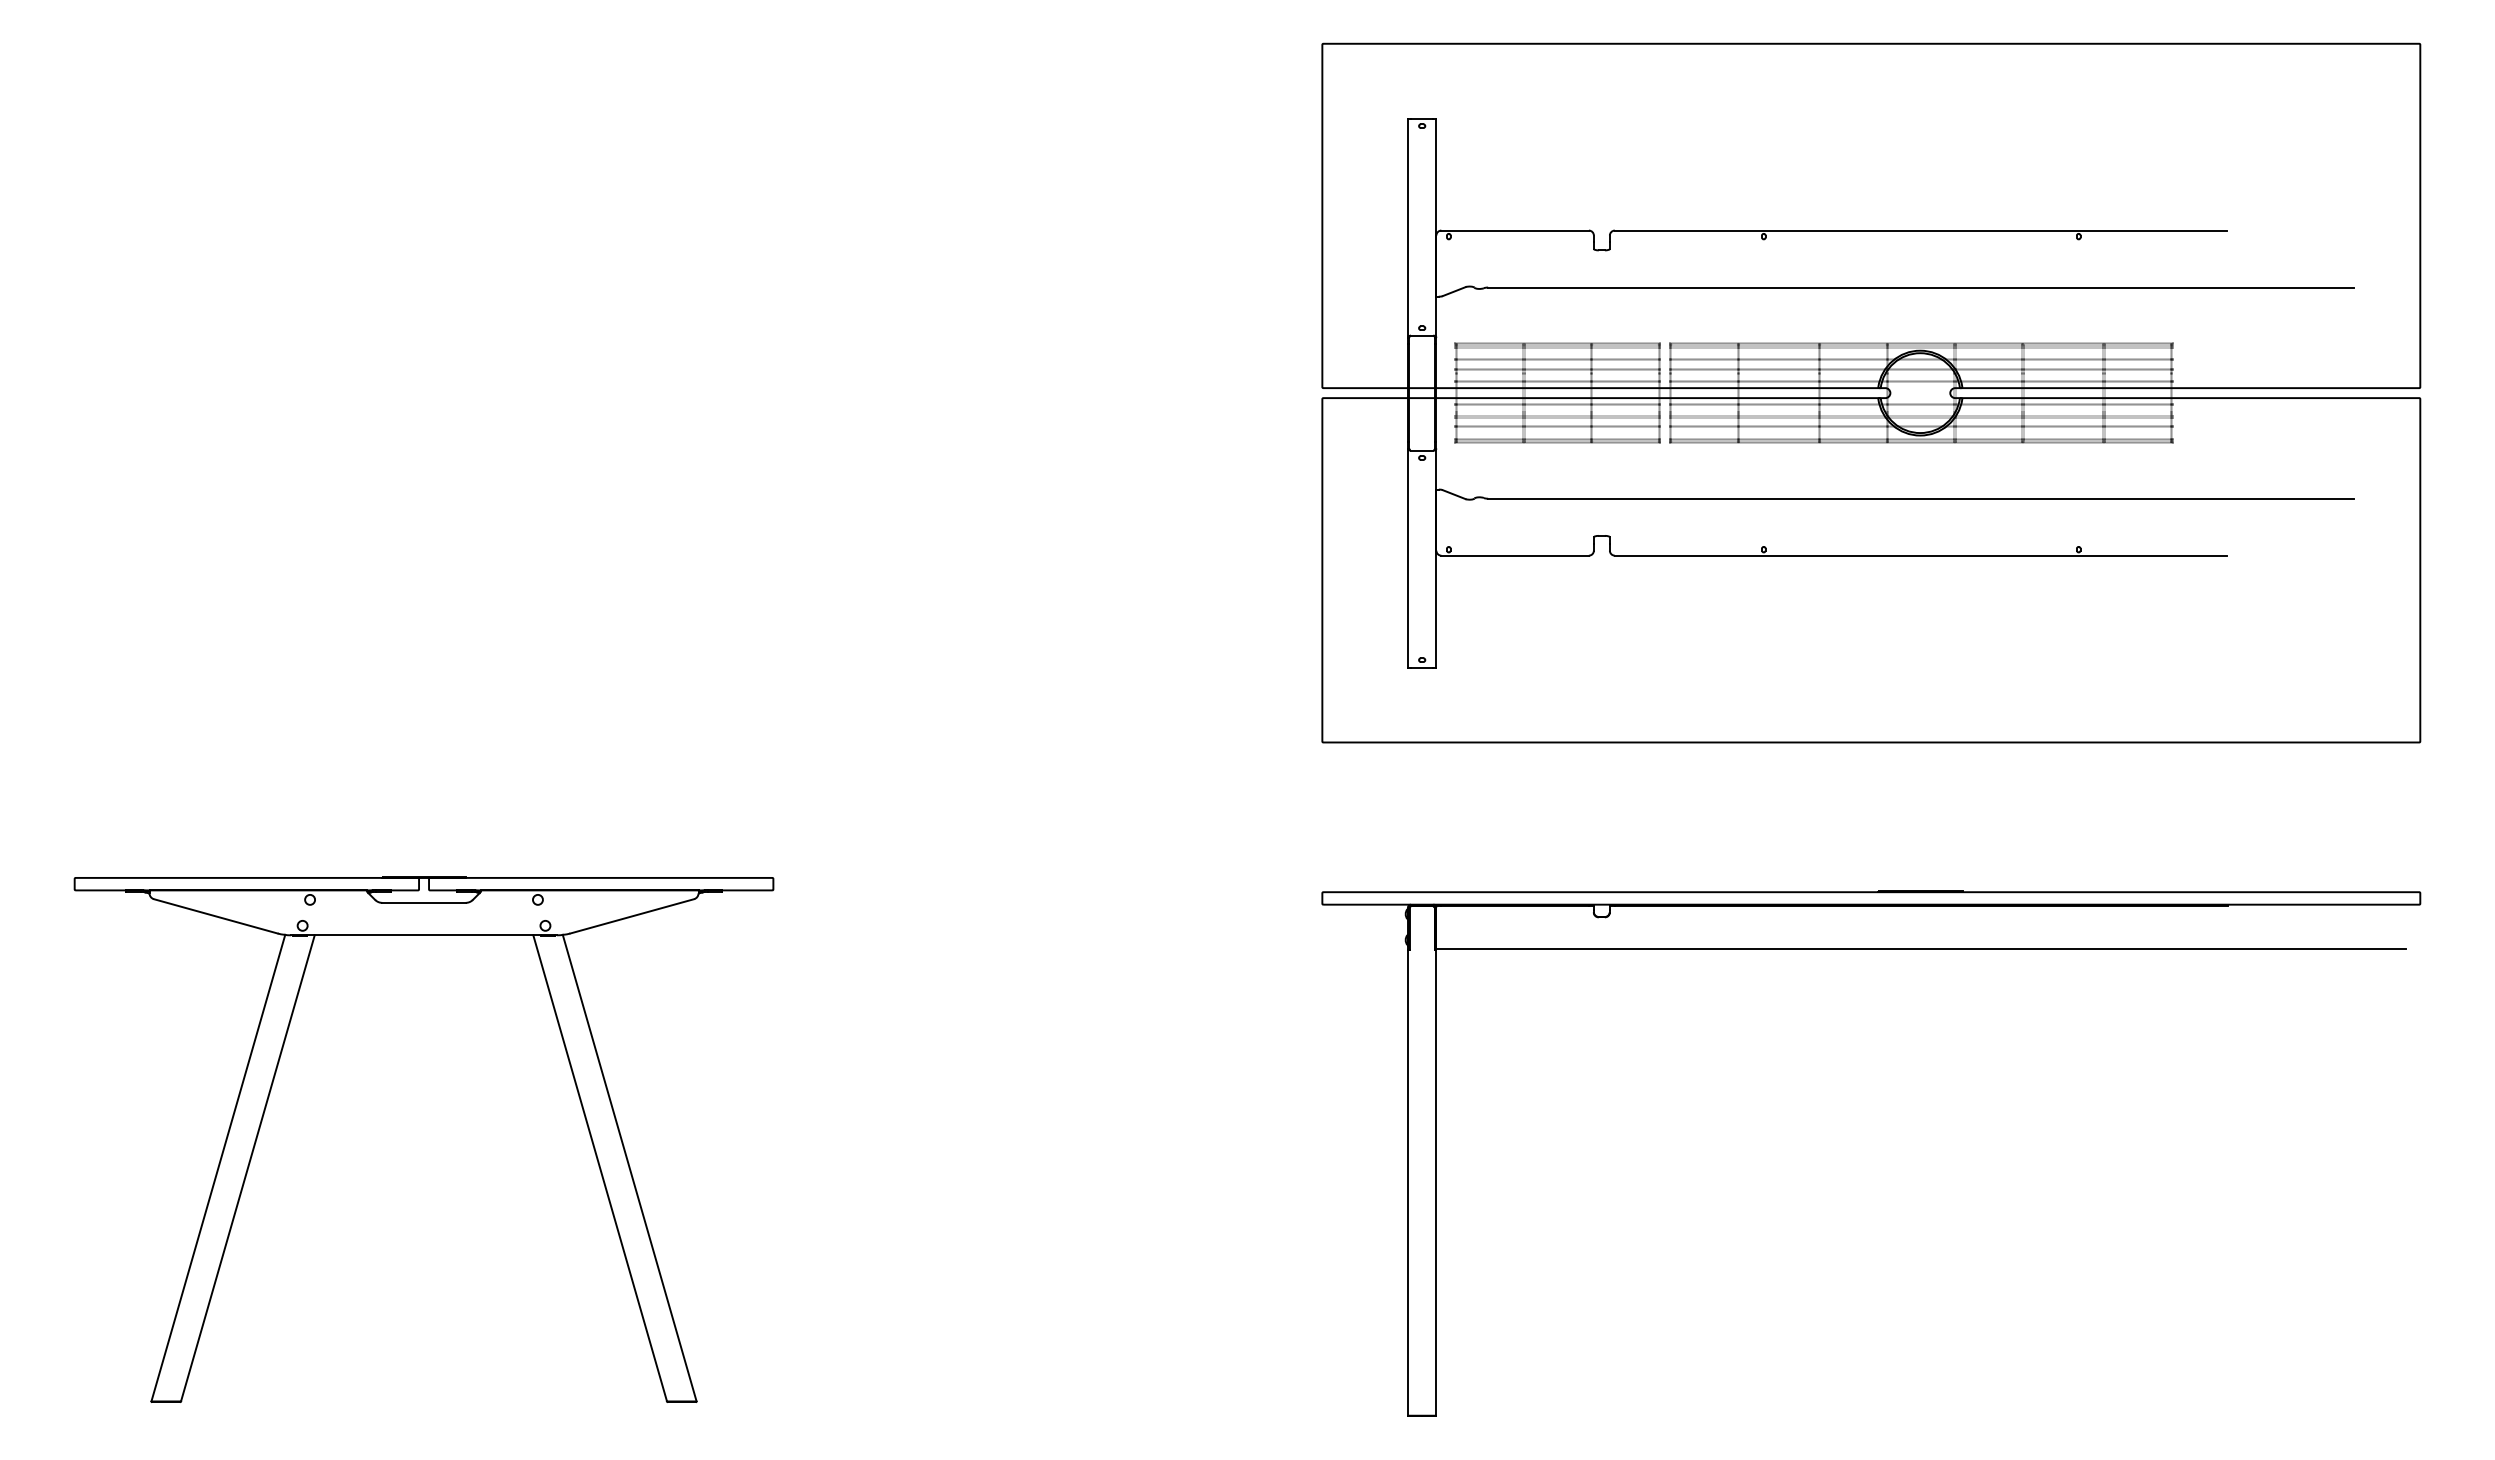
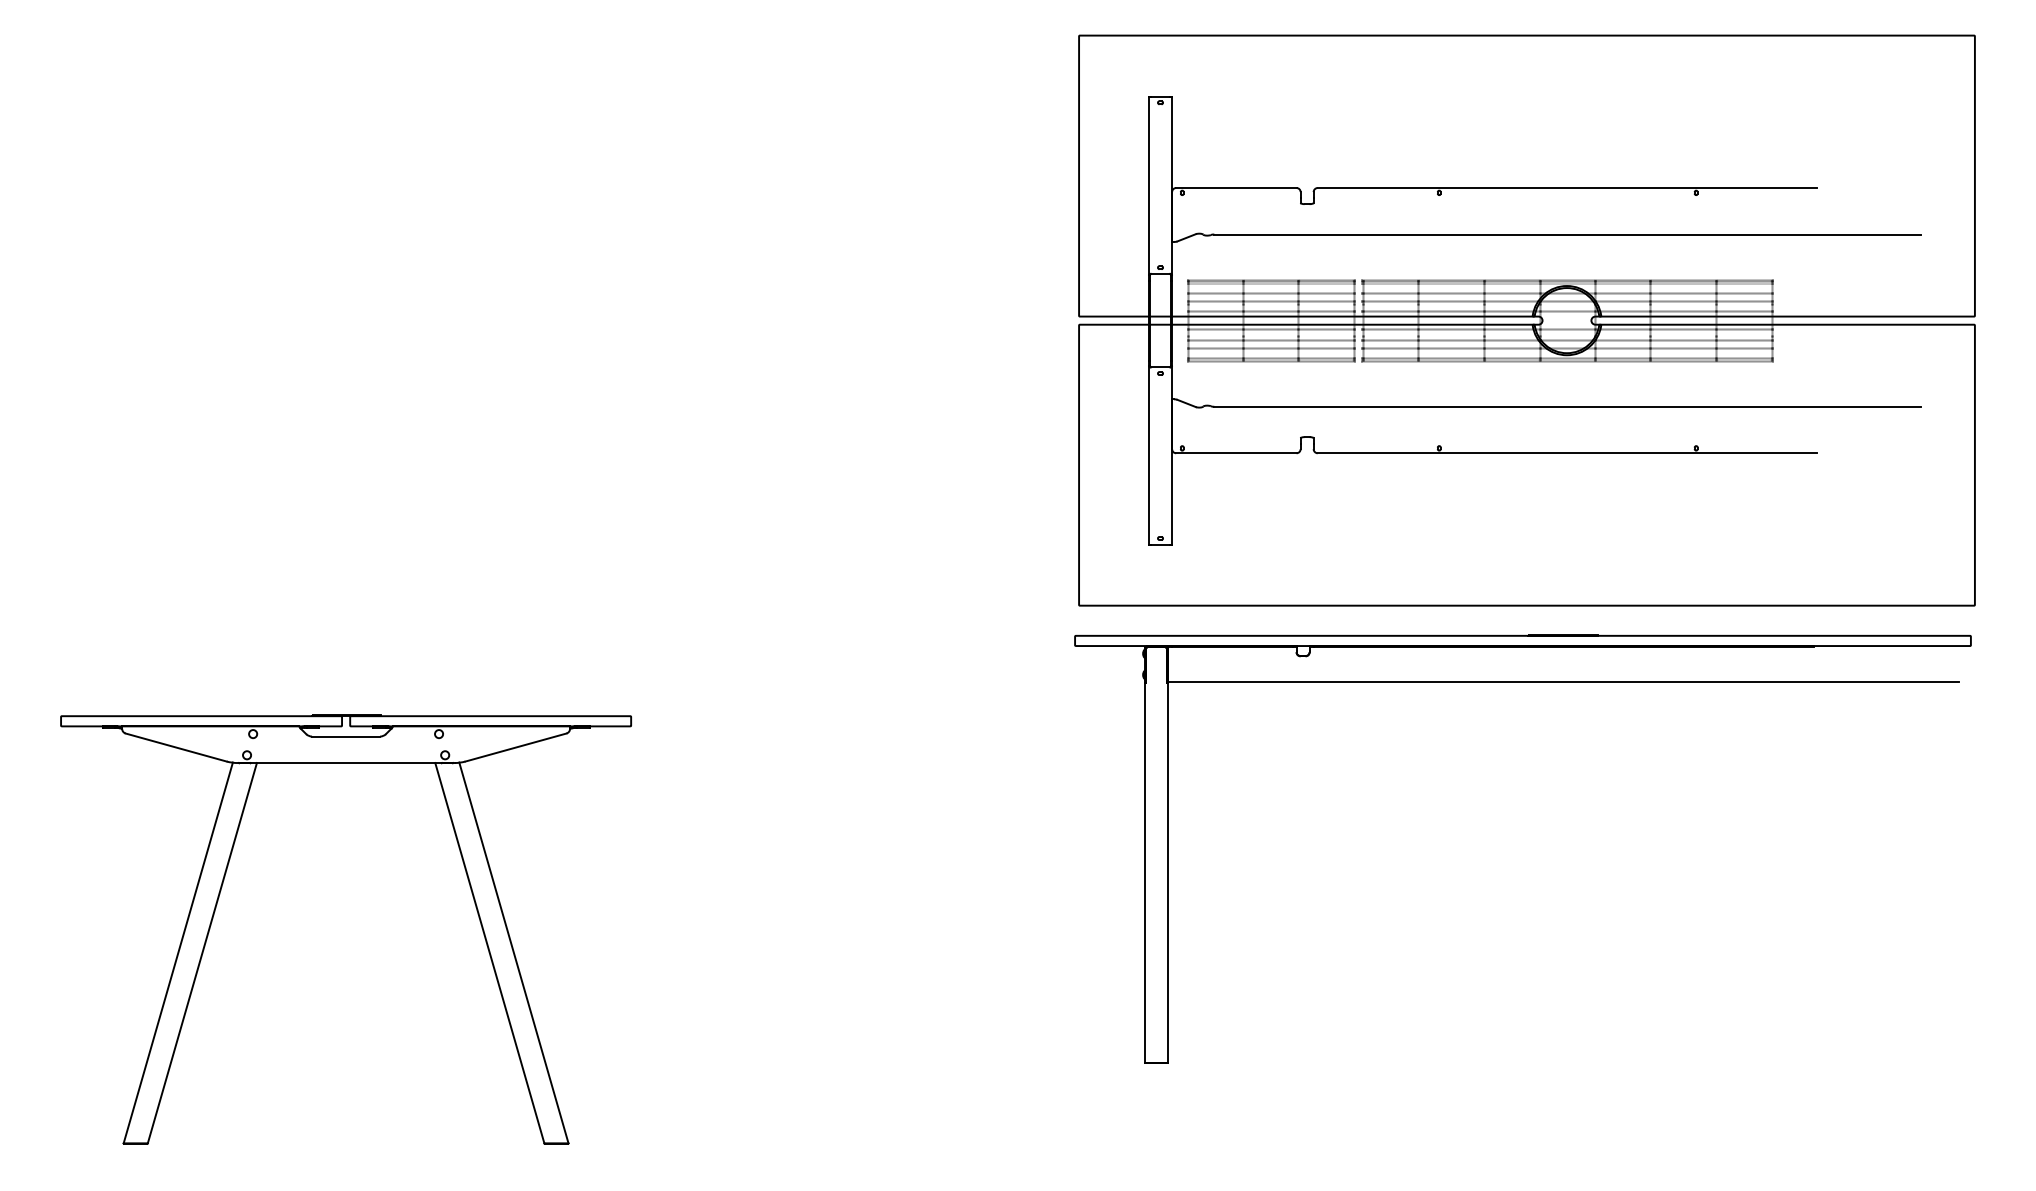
part: (1870, 949) -> (1522, 682), moved

